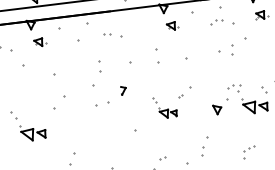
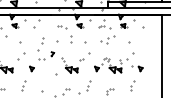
part: (114, 36) -> (62, 27), moved
part: (172, 101) -> (75, 62), size x1.43
part: (83, 125) -> (31, 68), added

